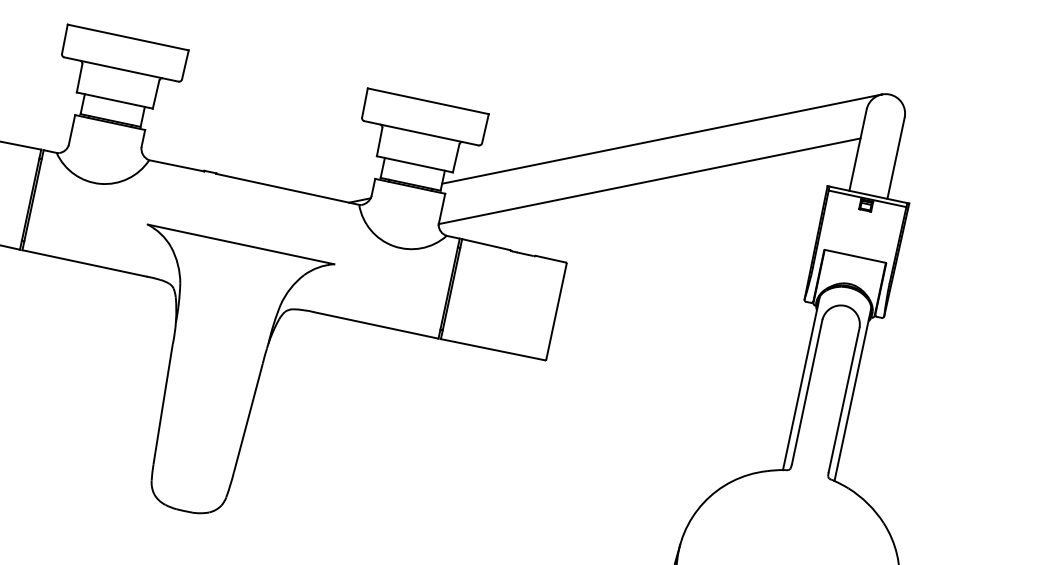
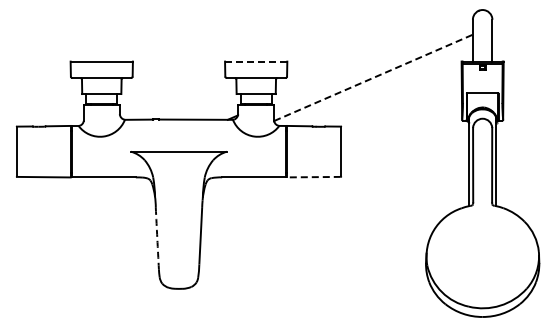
line: (427, 100) -> (255, 61), solid -> dashed
line: (660, 138) -> (374, 55), removed
line: (651, 181) -> (374, 77), solid -> dashed
line: (493, 350) -> (314, 177), solid -> dashed
arc: (163, 404) -> (157, 238), solid -> dashed

